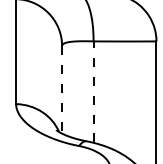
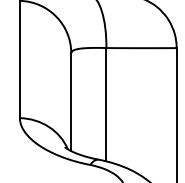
line: (62, 90) -> (71, 102), dashed -> solid
line: (93, 91) -> (106, 104), dashed -> solid

